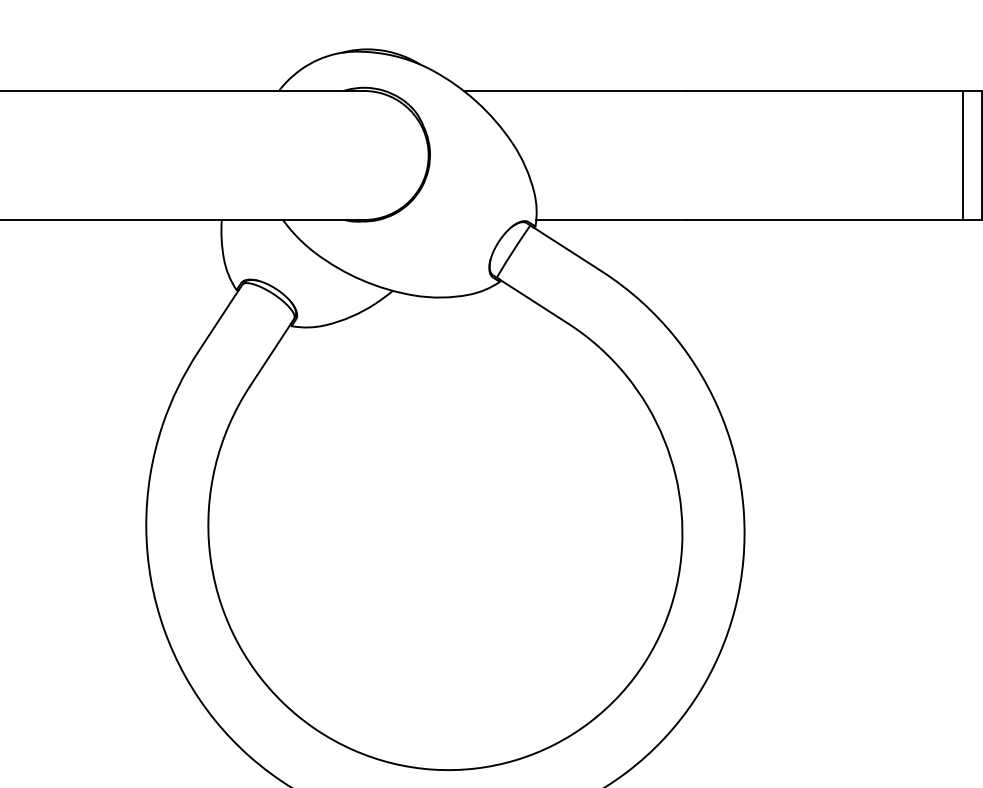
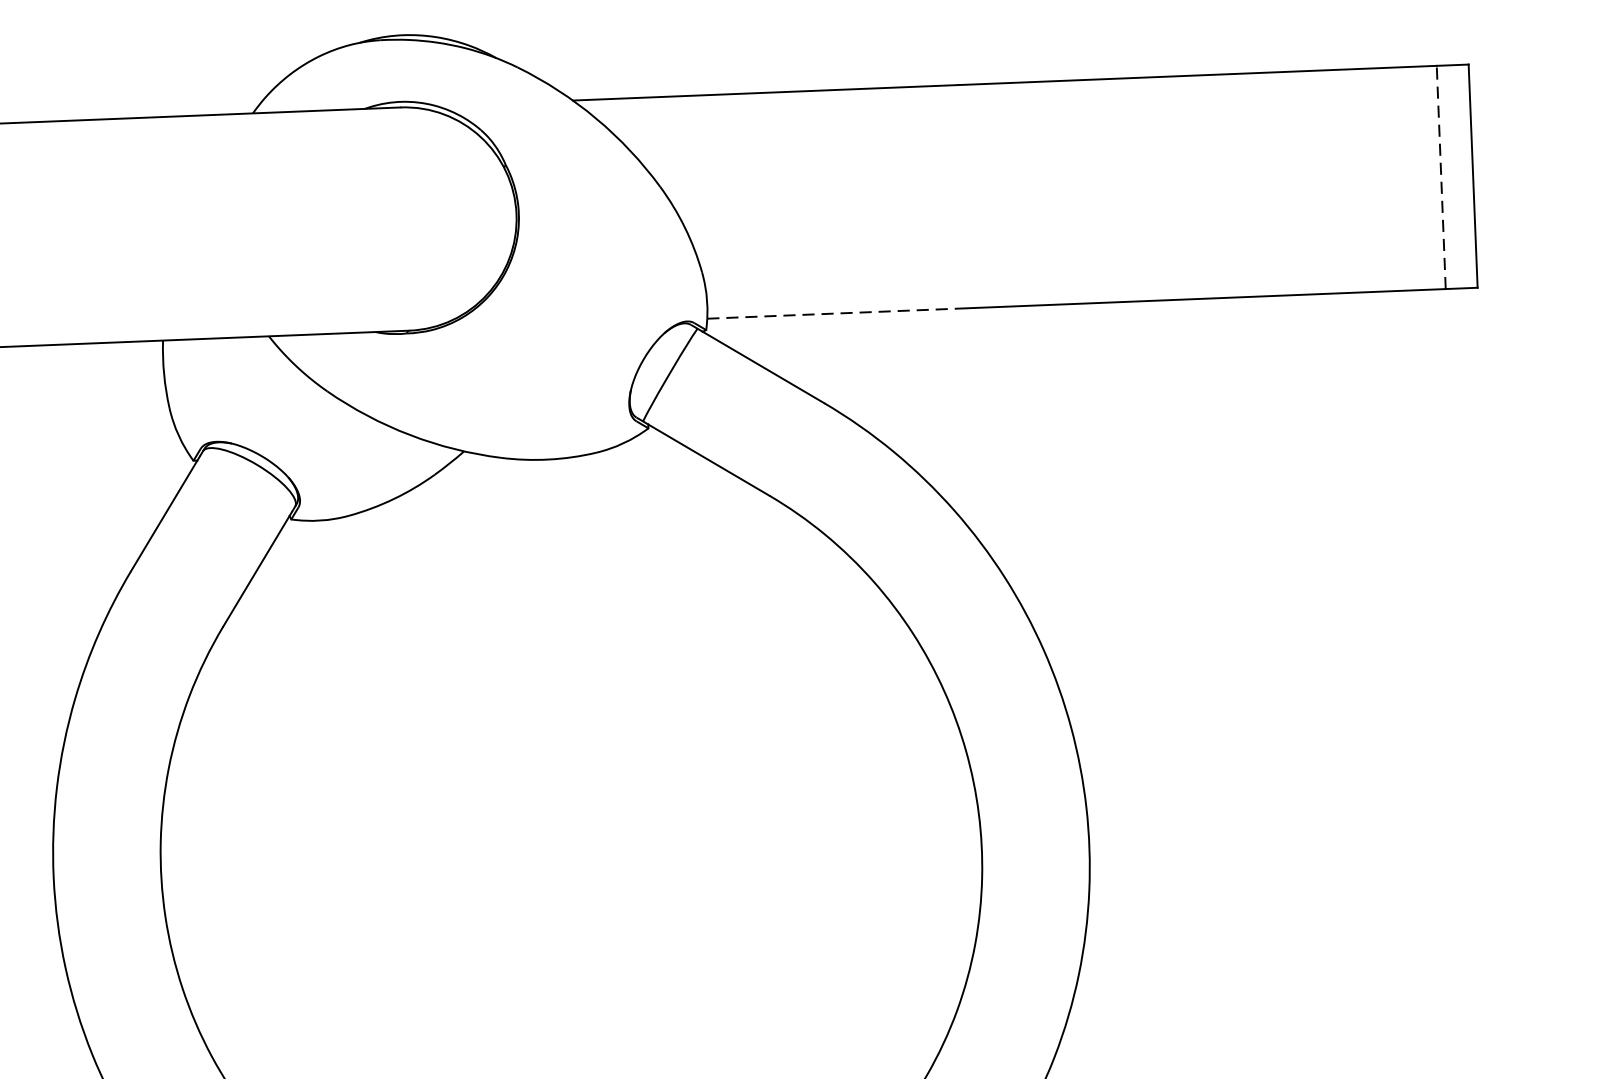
line: (963, 155) -> (1441, 177), solid -> dashed
line: (612, 220) -> (839, 314), solid -> dashed

